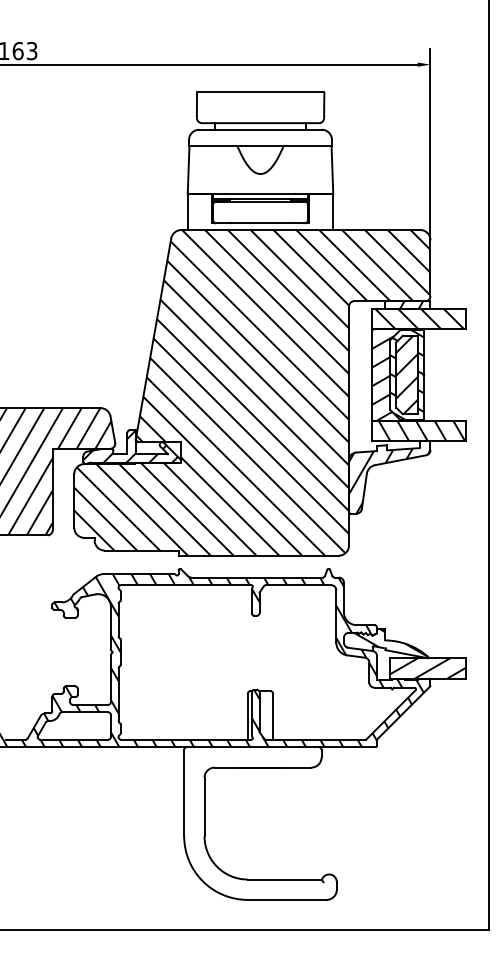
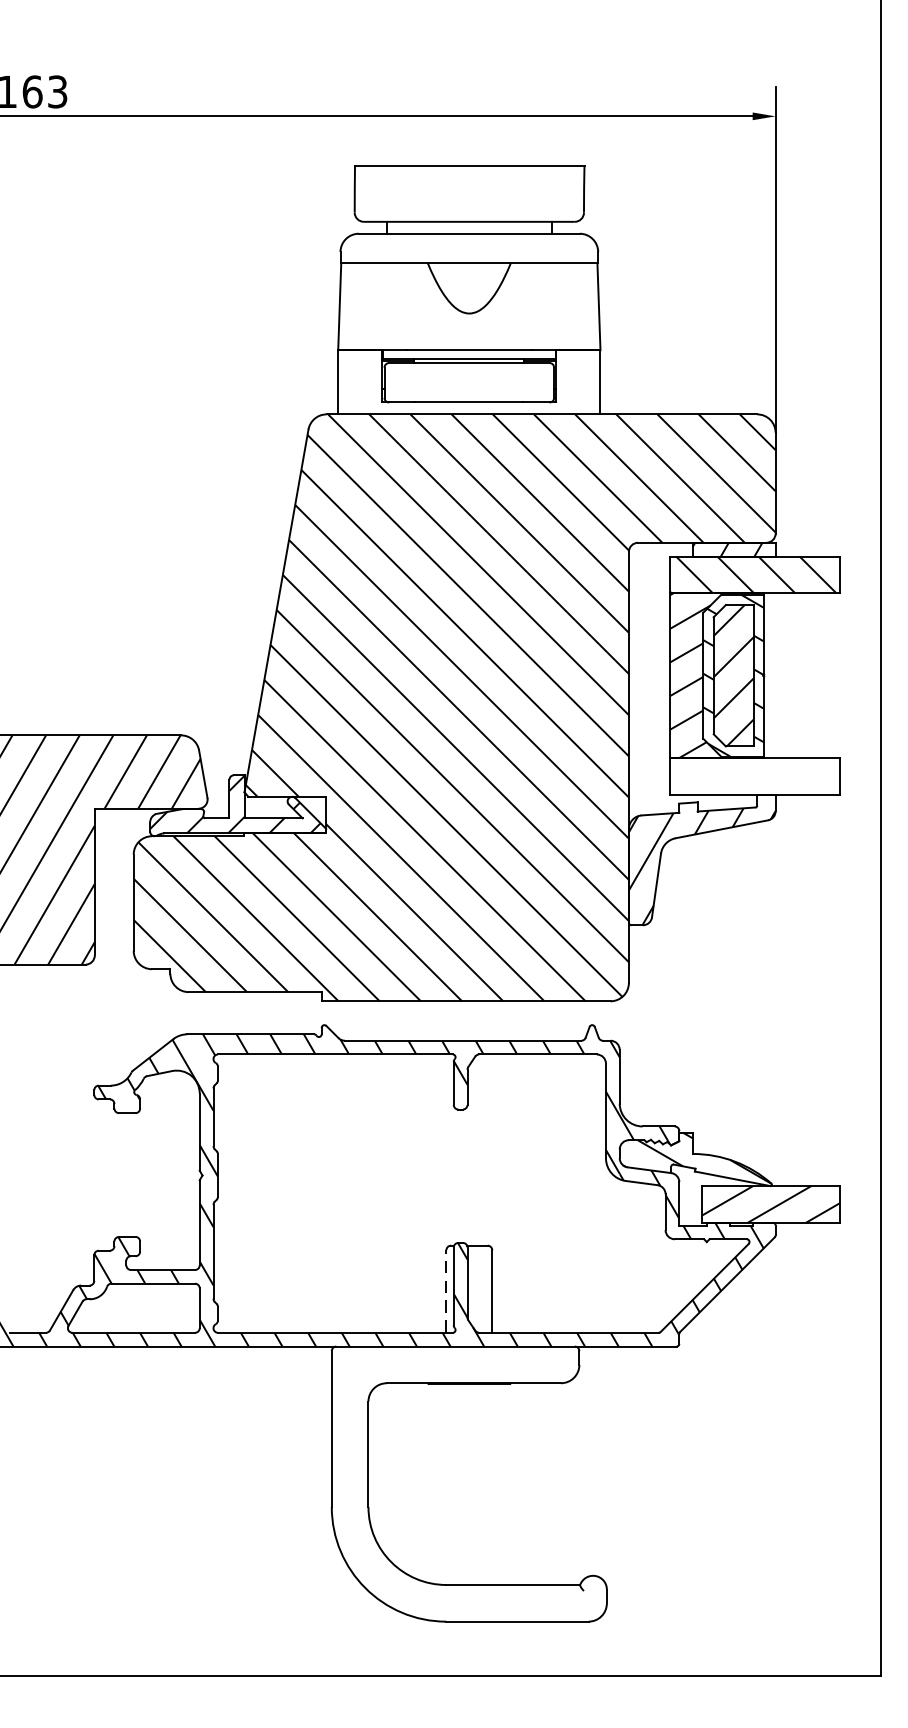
hatch: (421, 430) -> (759, 775), removed
line: (247, 716) -> (445, 1291), solid -> dashed

